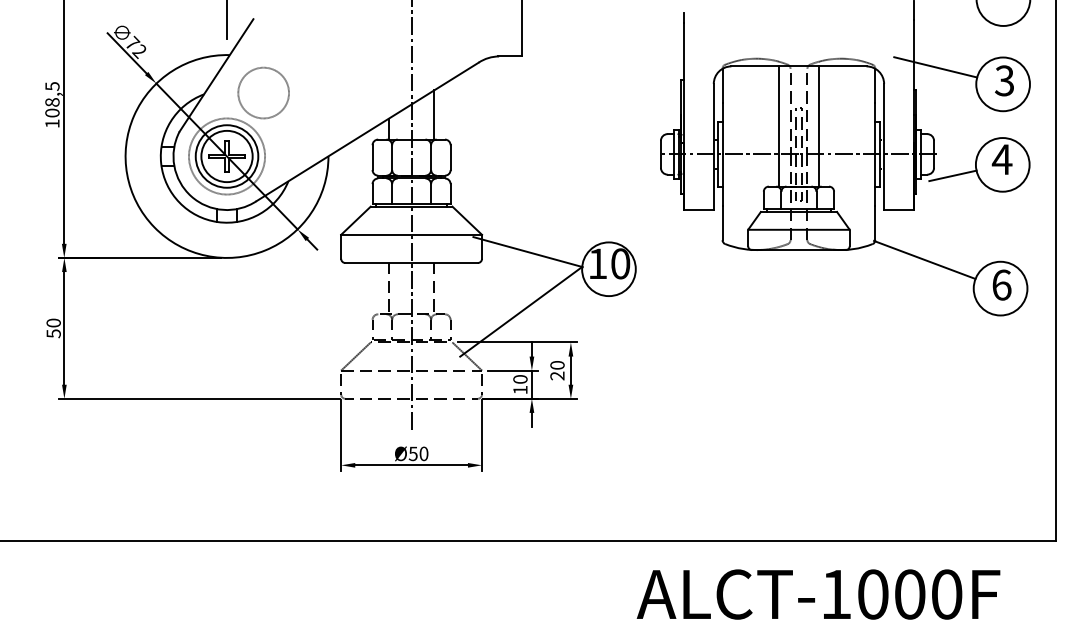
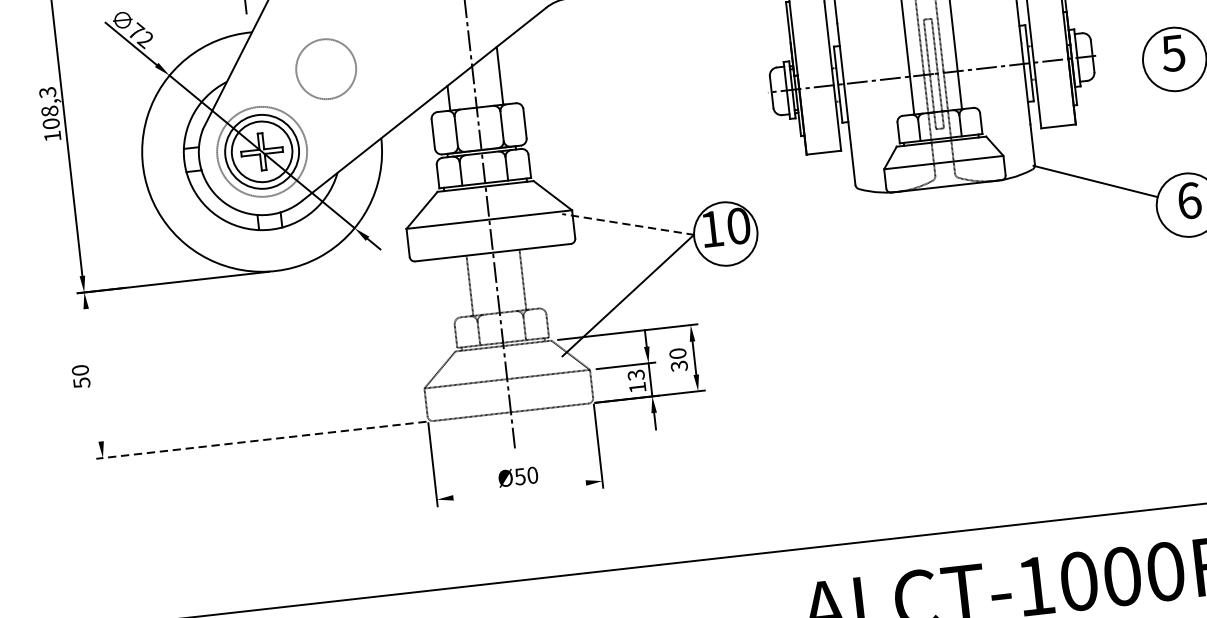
text: (52, 86) -> (47, 92), 108,5 -> 108,3
part: (263, 92) -> (325, 68), moved
text: (1001, 159) -> (1172, 53), 4 -> 5
line: (952, 175) -> (1117, 78), removed
line: (528, 252) -> (629, 224), solid -> dashed
line: (64, 328) -> (93, 375), removed
text: (557, 375) -> (679, 365), 20 -> 30
text: (520, 379) -> (636, 375), 10 -> 13
line: (198, 398) -> (260, 439), solid -> dashed
line: (411, 465) -> (519, 490), removed

